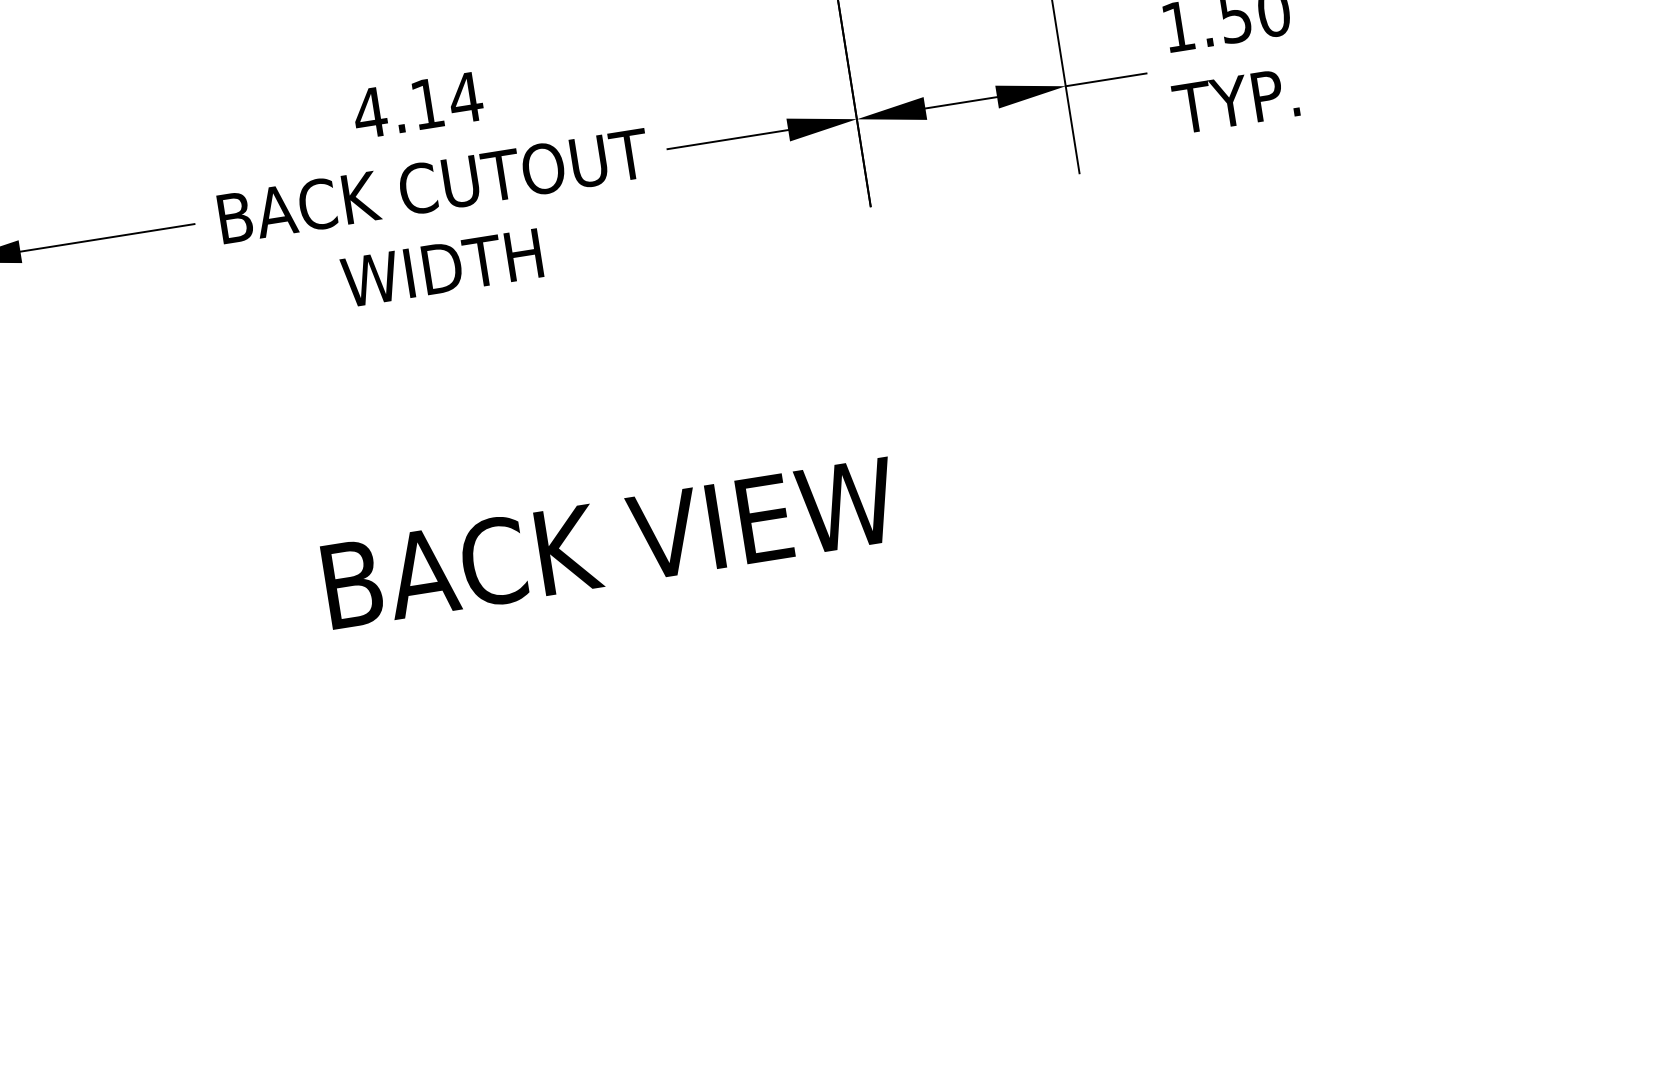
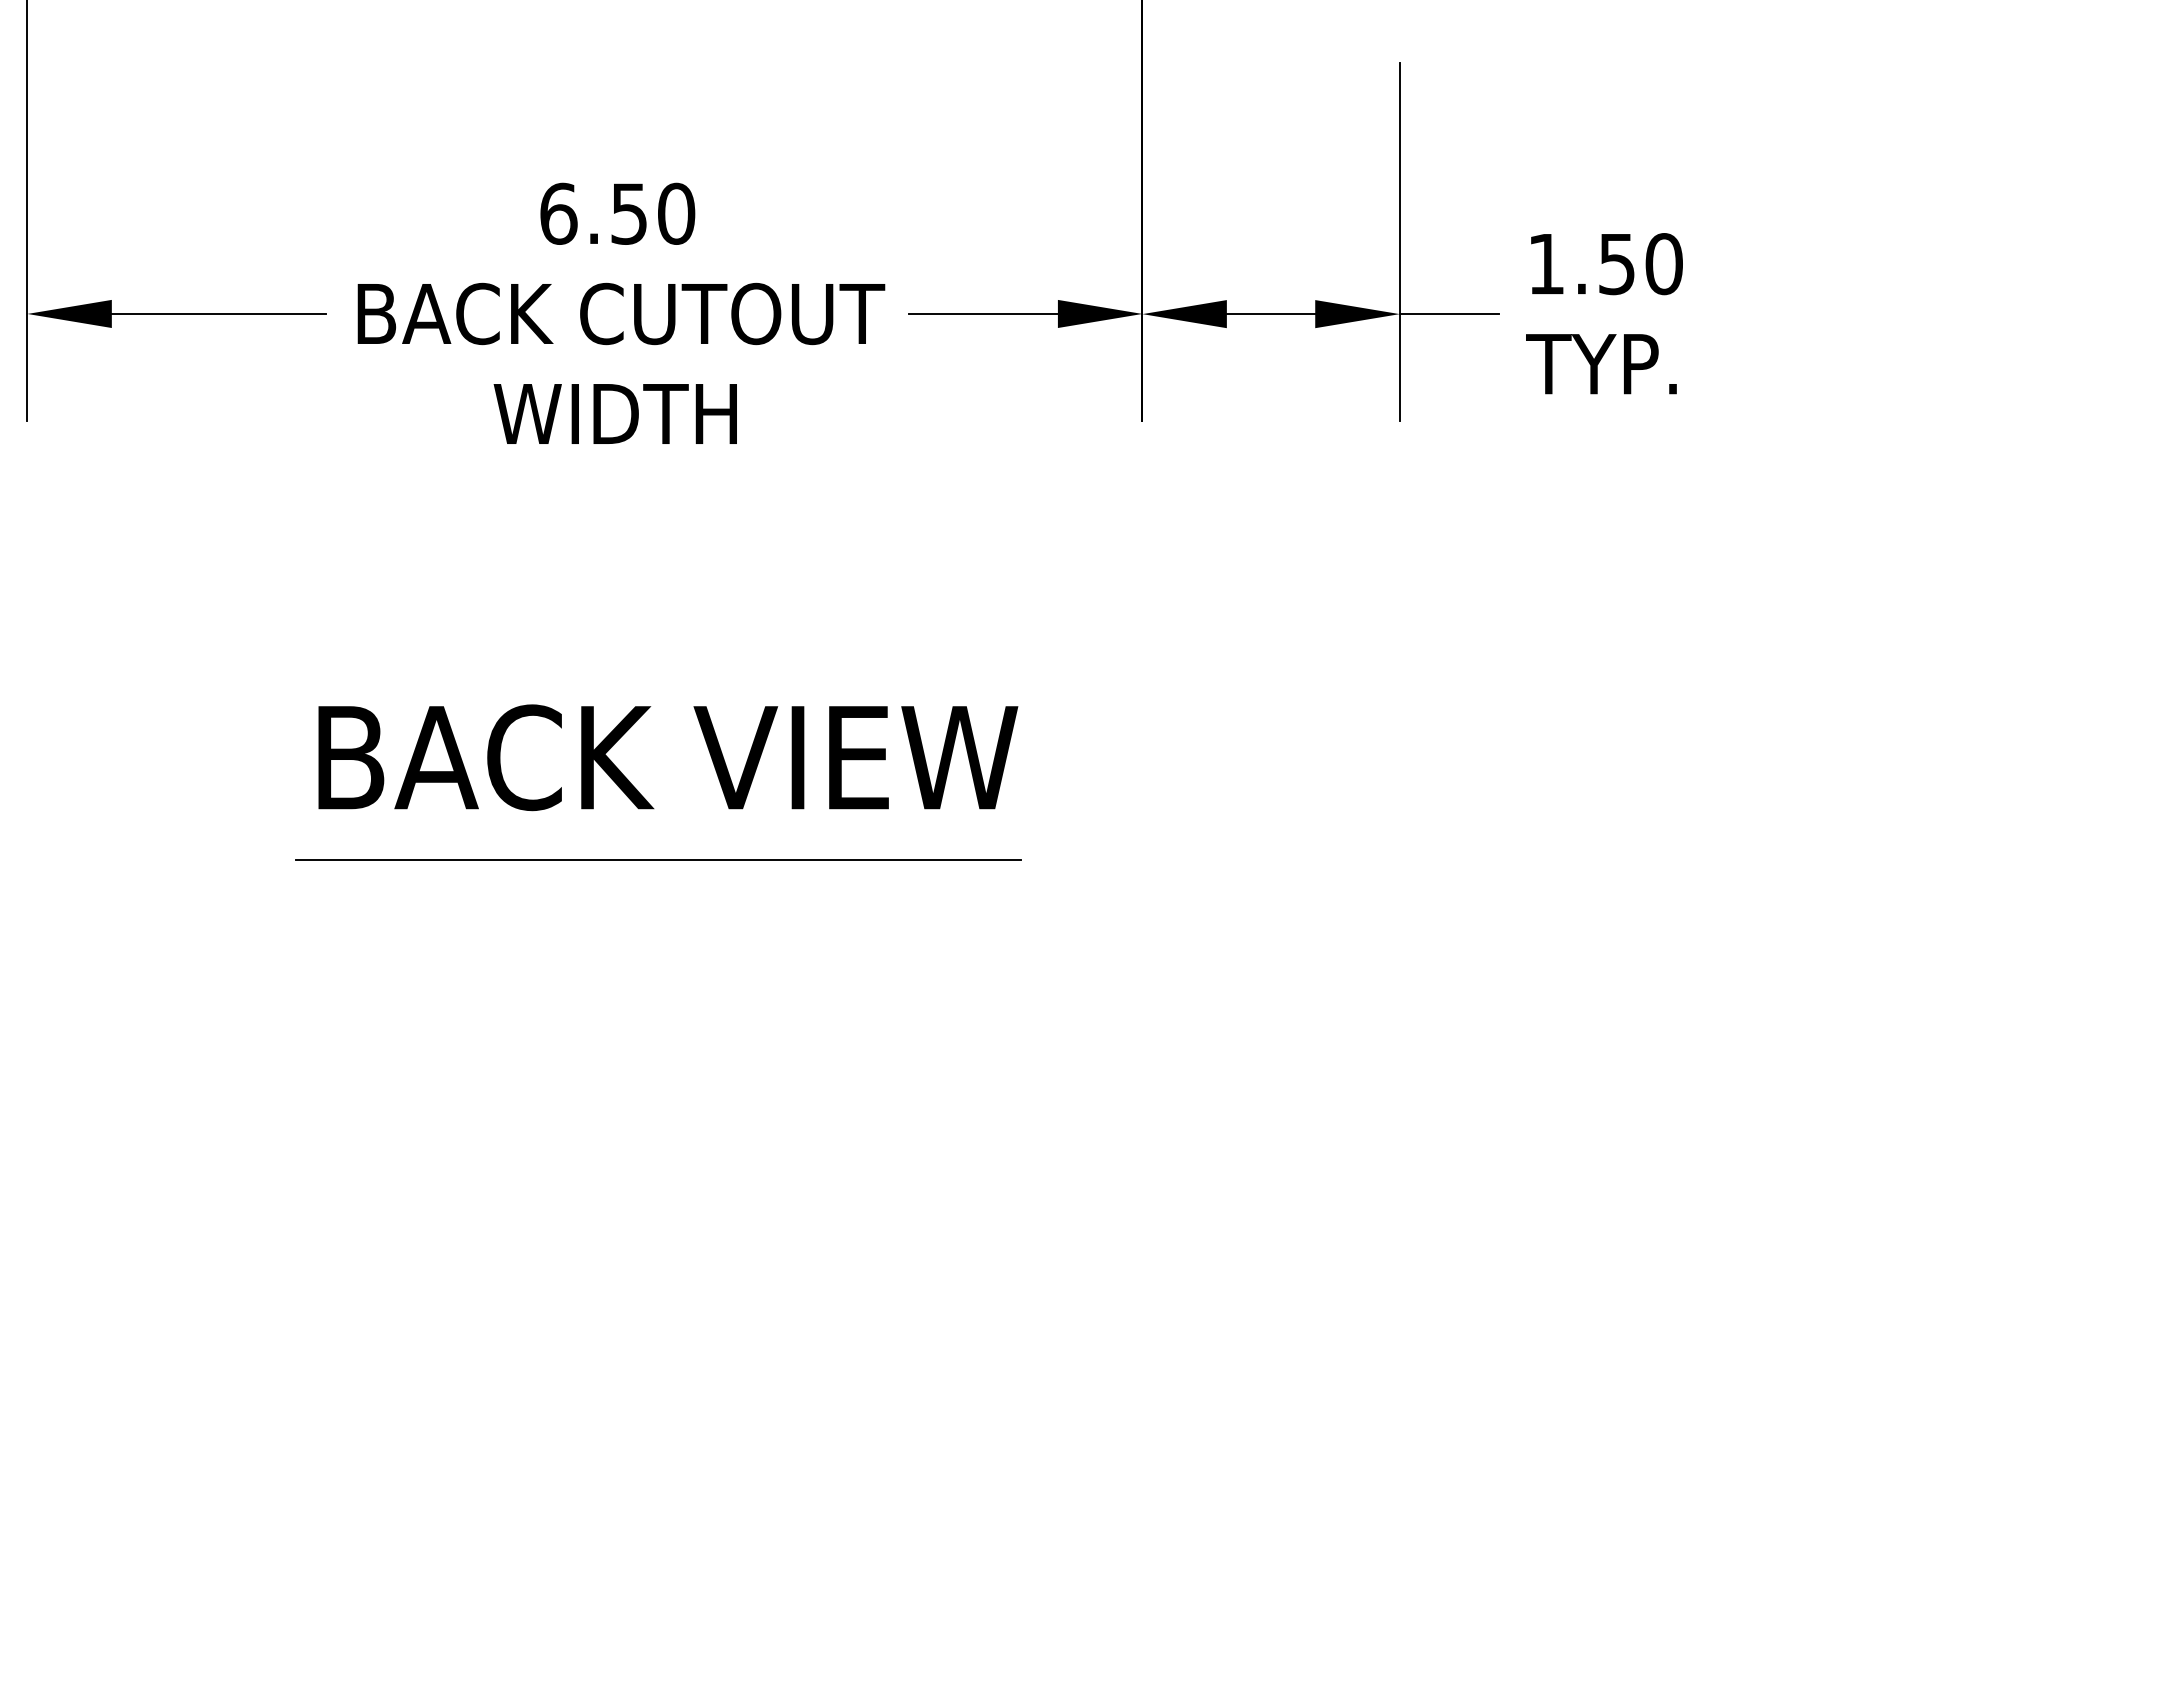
text: (417, 105) -> (616, 213), 4.14 -> 6.50
text: (610, 543) -> (668, 757), moved
line: (534, 624) -> (658, 859), added

